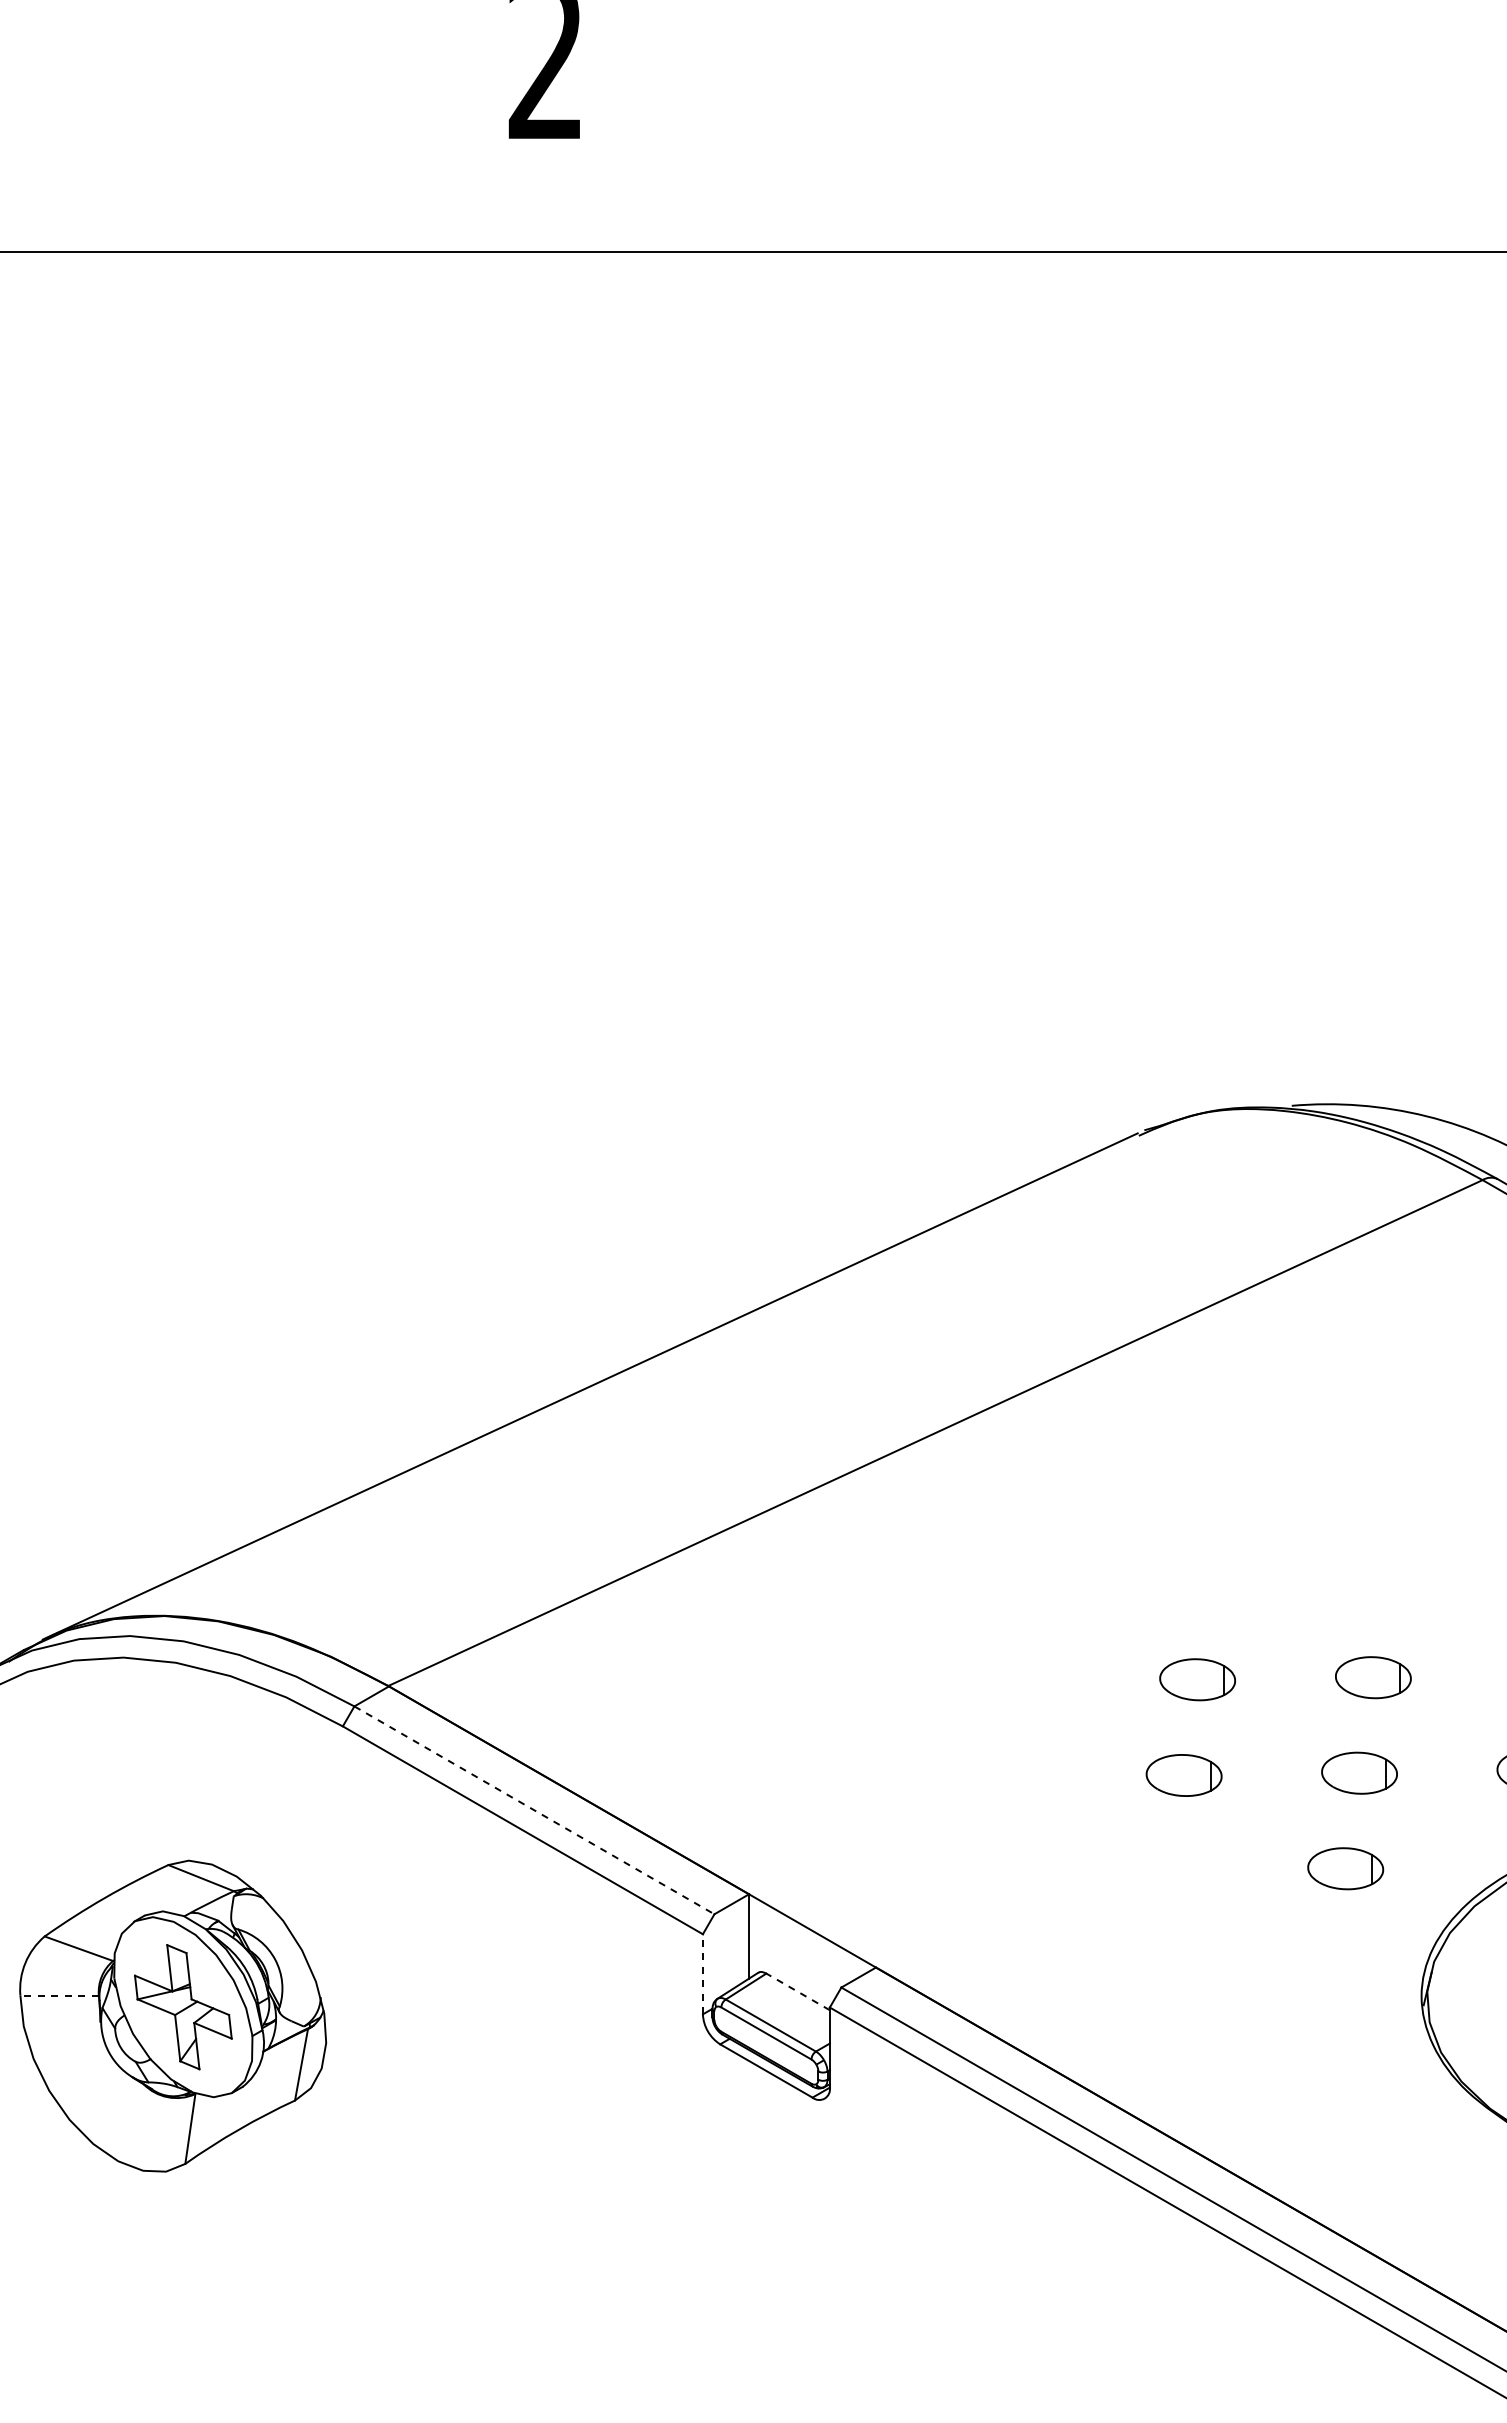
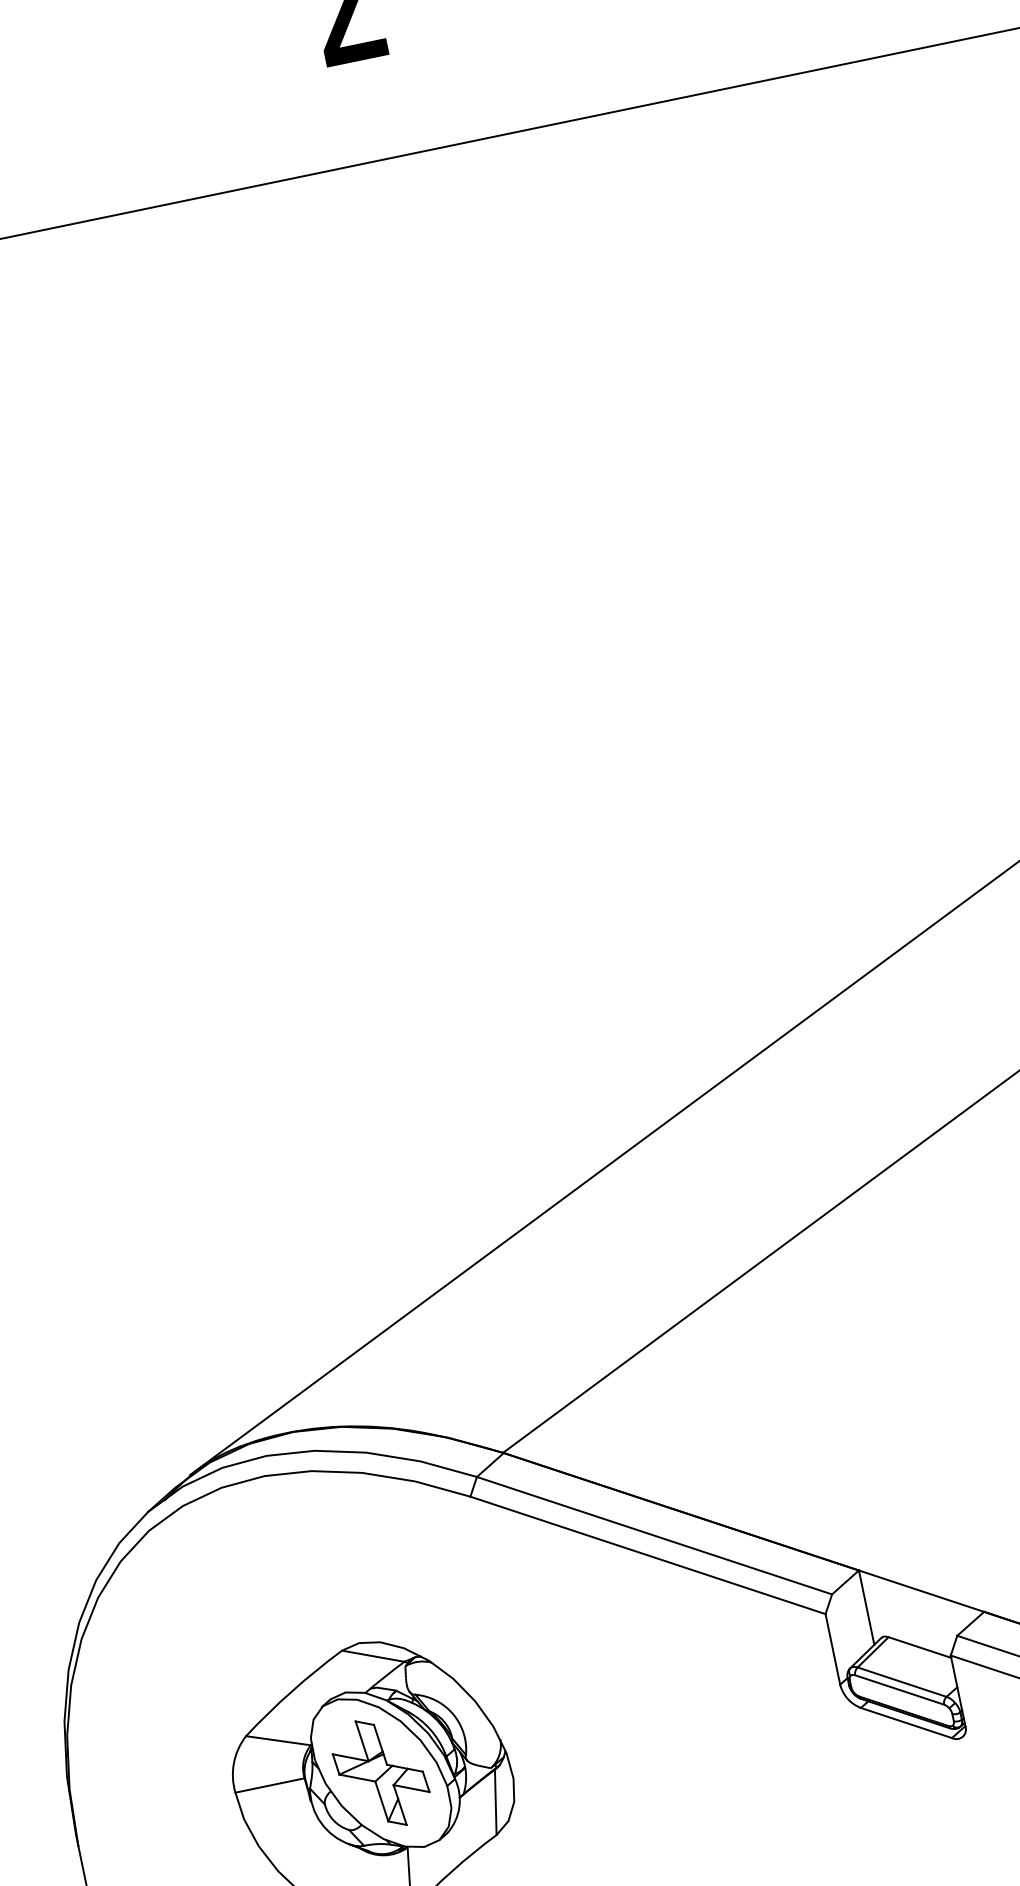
line: (534, 1810) -> (654, 1535), dashed -> solid
line: (702, 1973) -> (832, 1648), dashed -> solid
line: (798, 1991) -> (920, 1647), dashed -> solid
line: (59, 1995) -> (269, 1785), dashed -> solid

